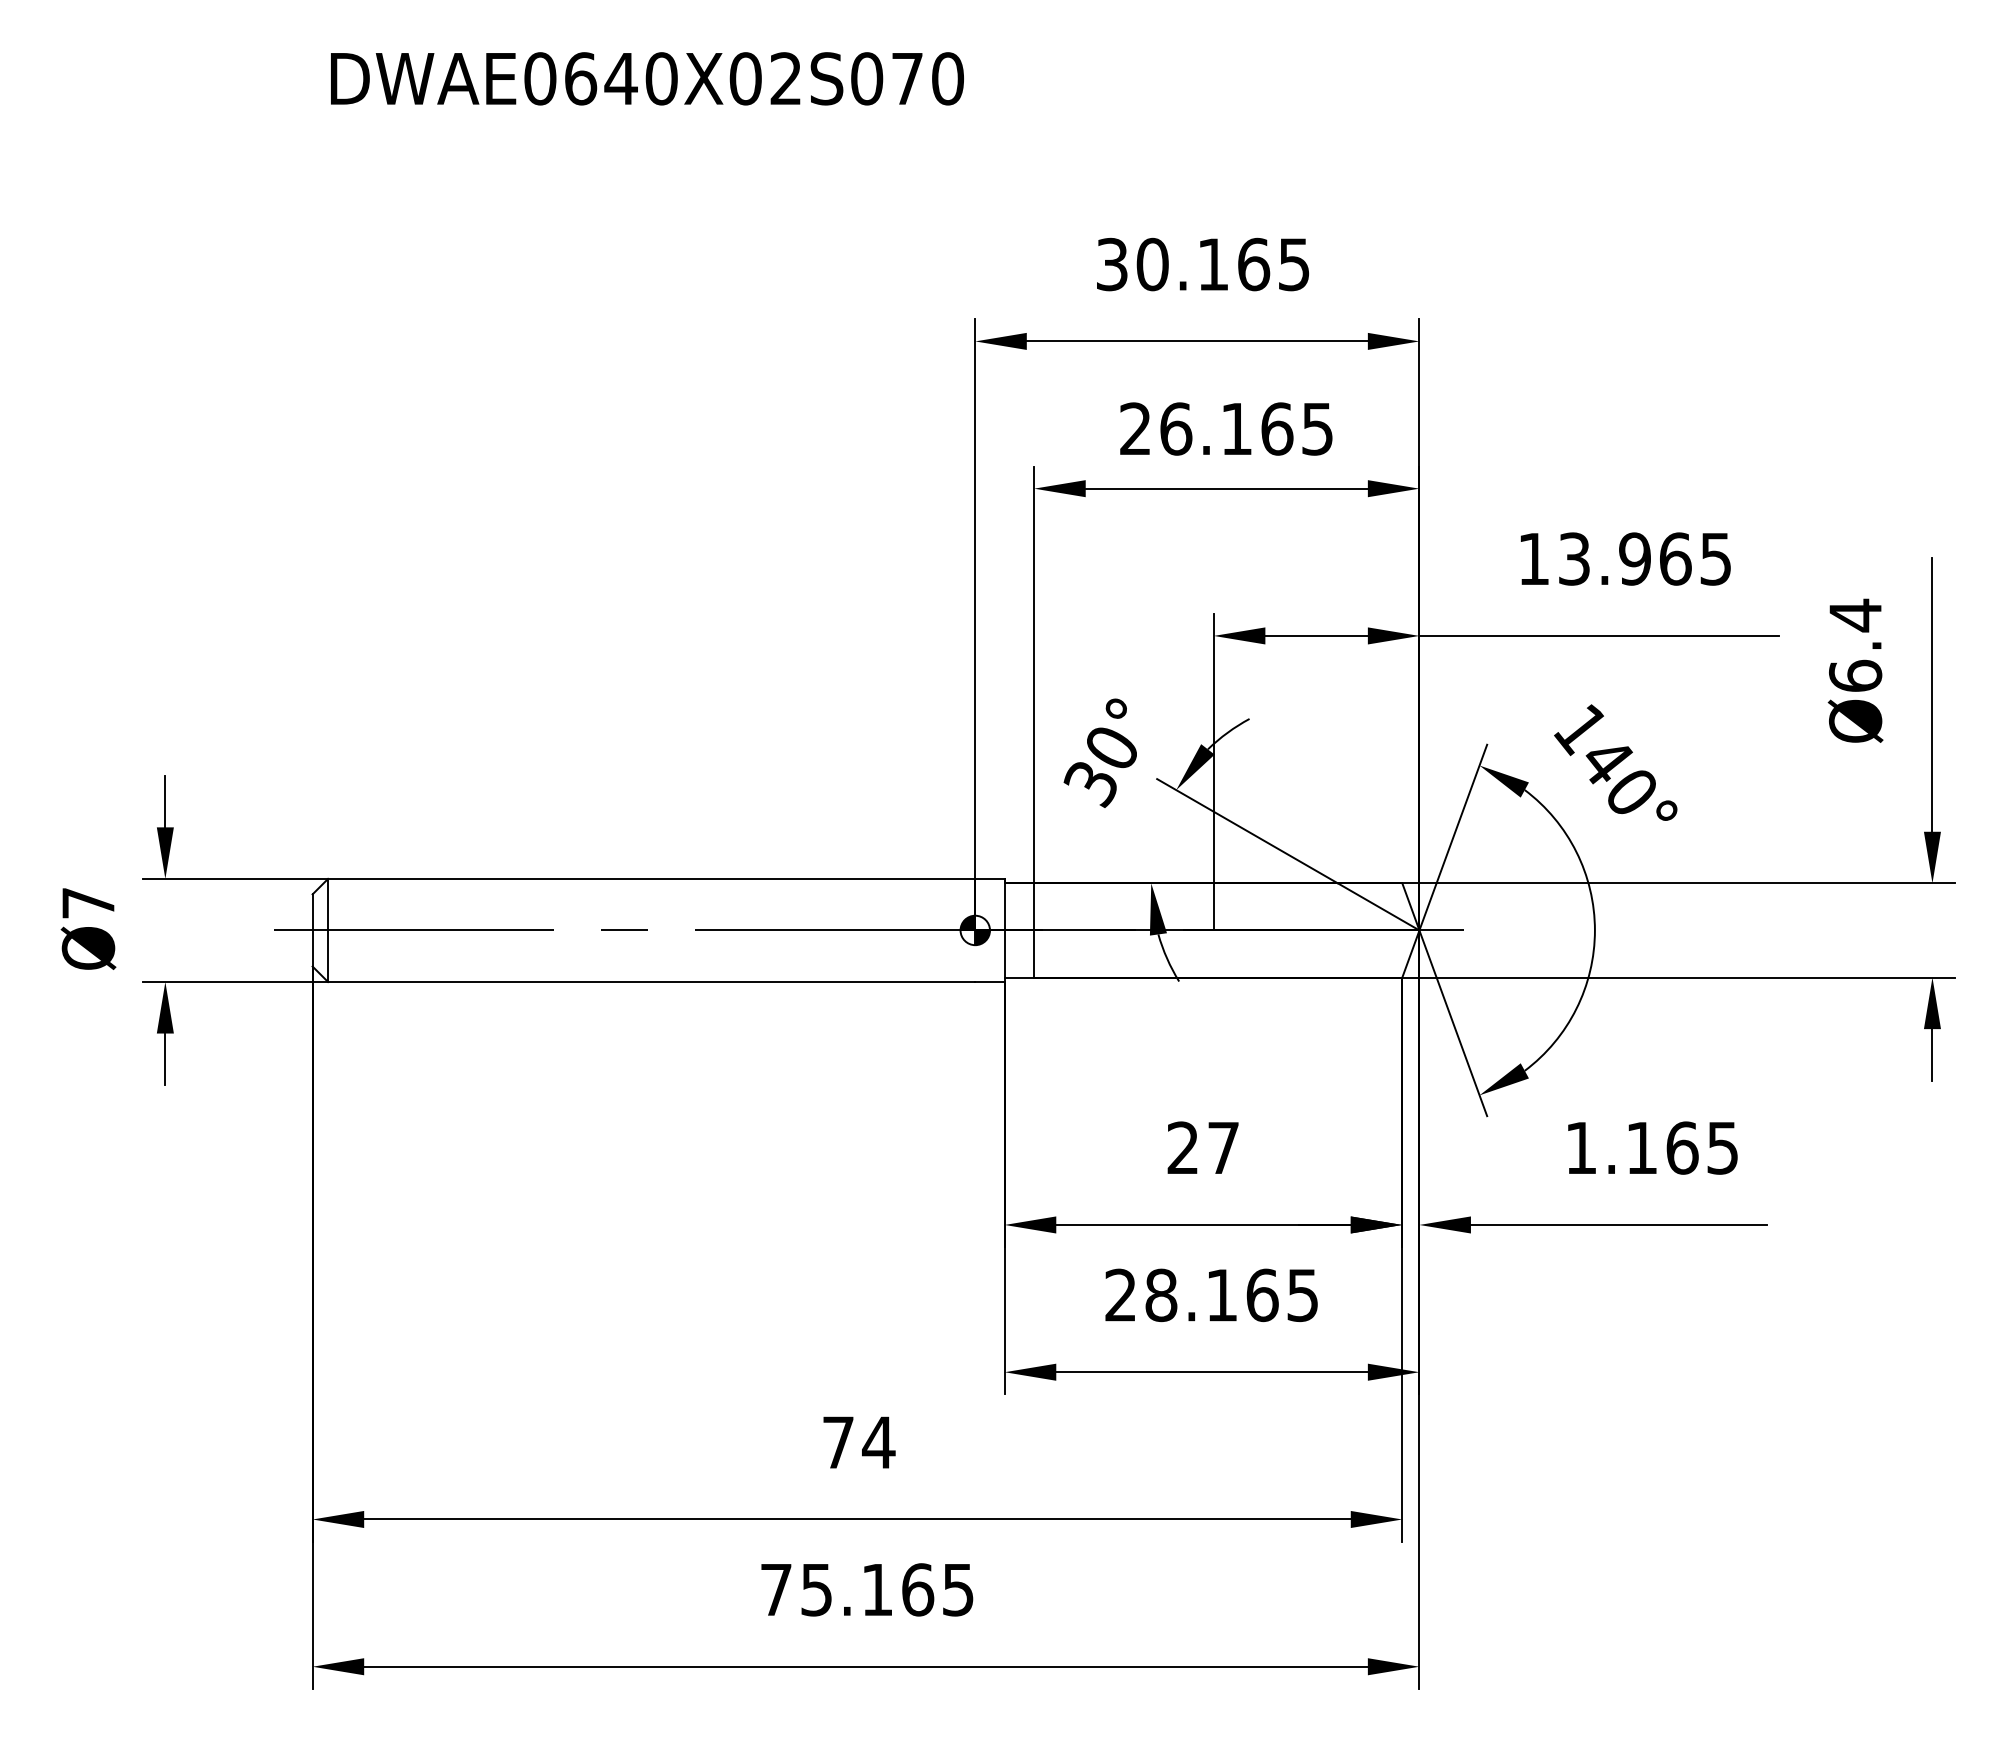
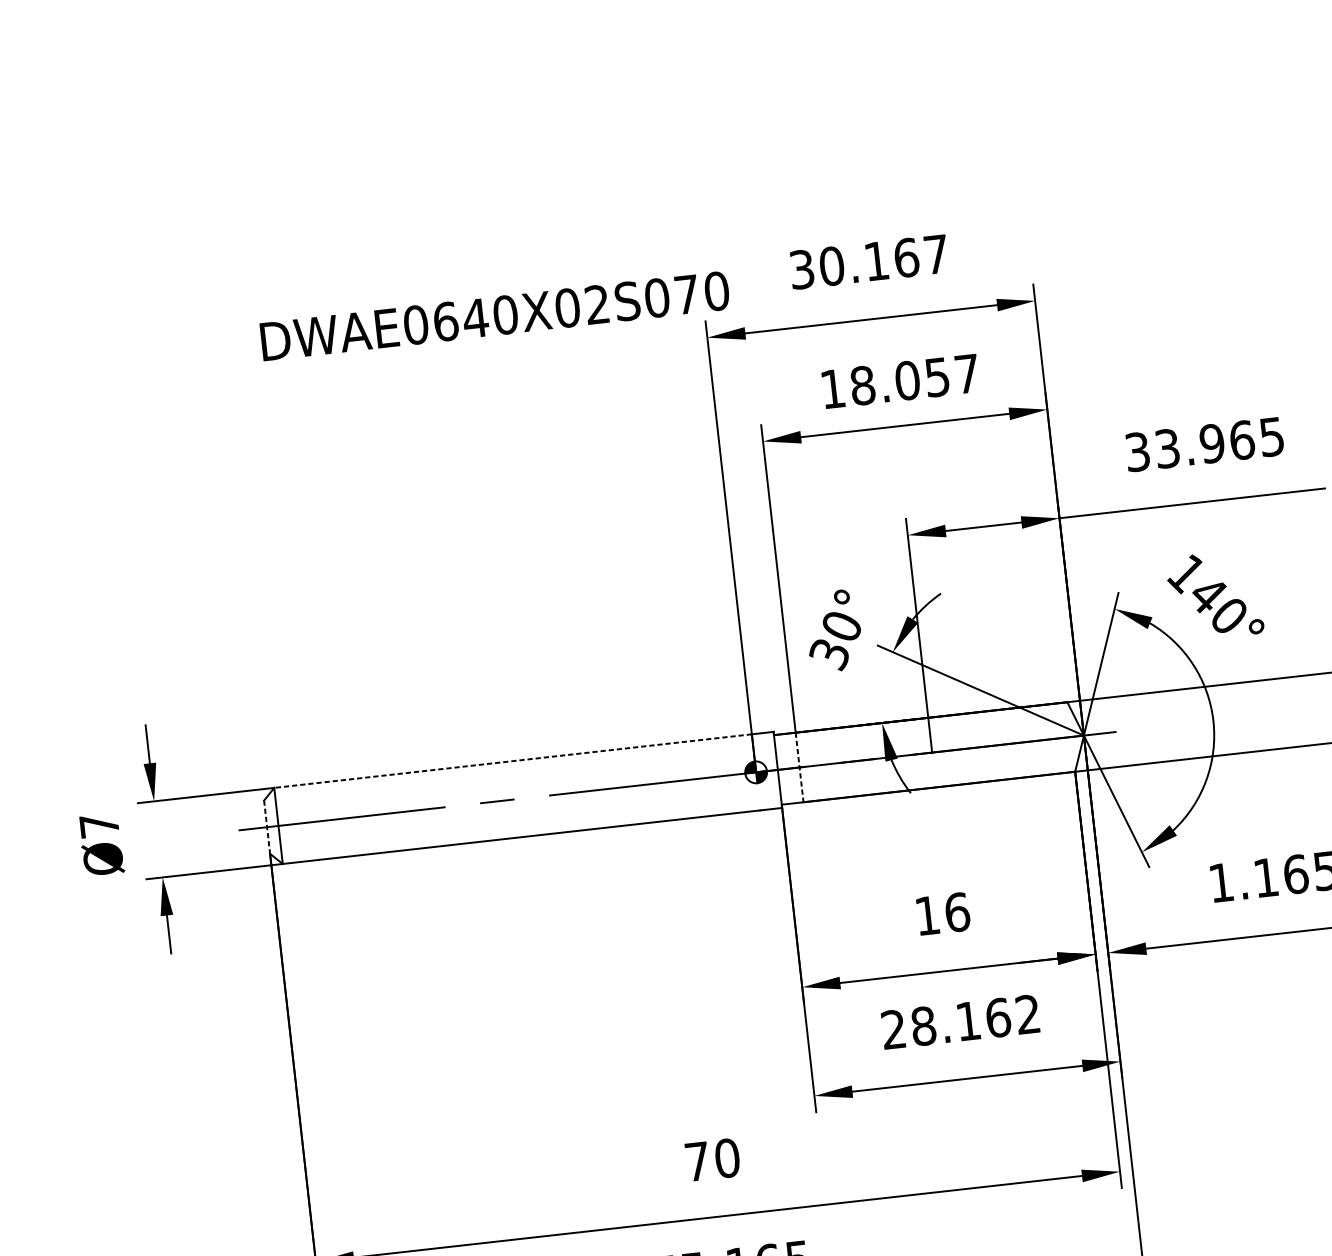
text: (647, 78) -> (495, 315), moved
text: (1294, 264) -> (936, 254), 30.165 -> 30.167
text: (1226, 428) -> (899, 381), 26.165 -> 18.057
text: (1533, 558) -> (1137, 451), 13.965 -> 33.965
line: (651, 878) -> (512, 760), solid -> dashed
line: (312, 930) -> (267, 827), solid -> dashed
line: (1034, 930) -> (799, 767), solid -> dashed
text: (1203, 1147) -> (942, 913), 27 -> 16
text: (1302, 1295) -> (1027, 1014), 28.165 -> 28.162
text: (878, 1442) -> (727, 1158), 74 -> 70

